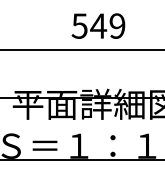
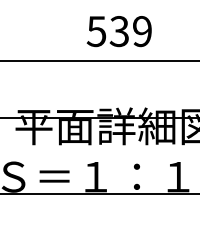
text: (98, 26) -> (119, 31), 549 -> 539

